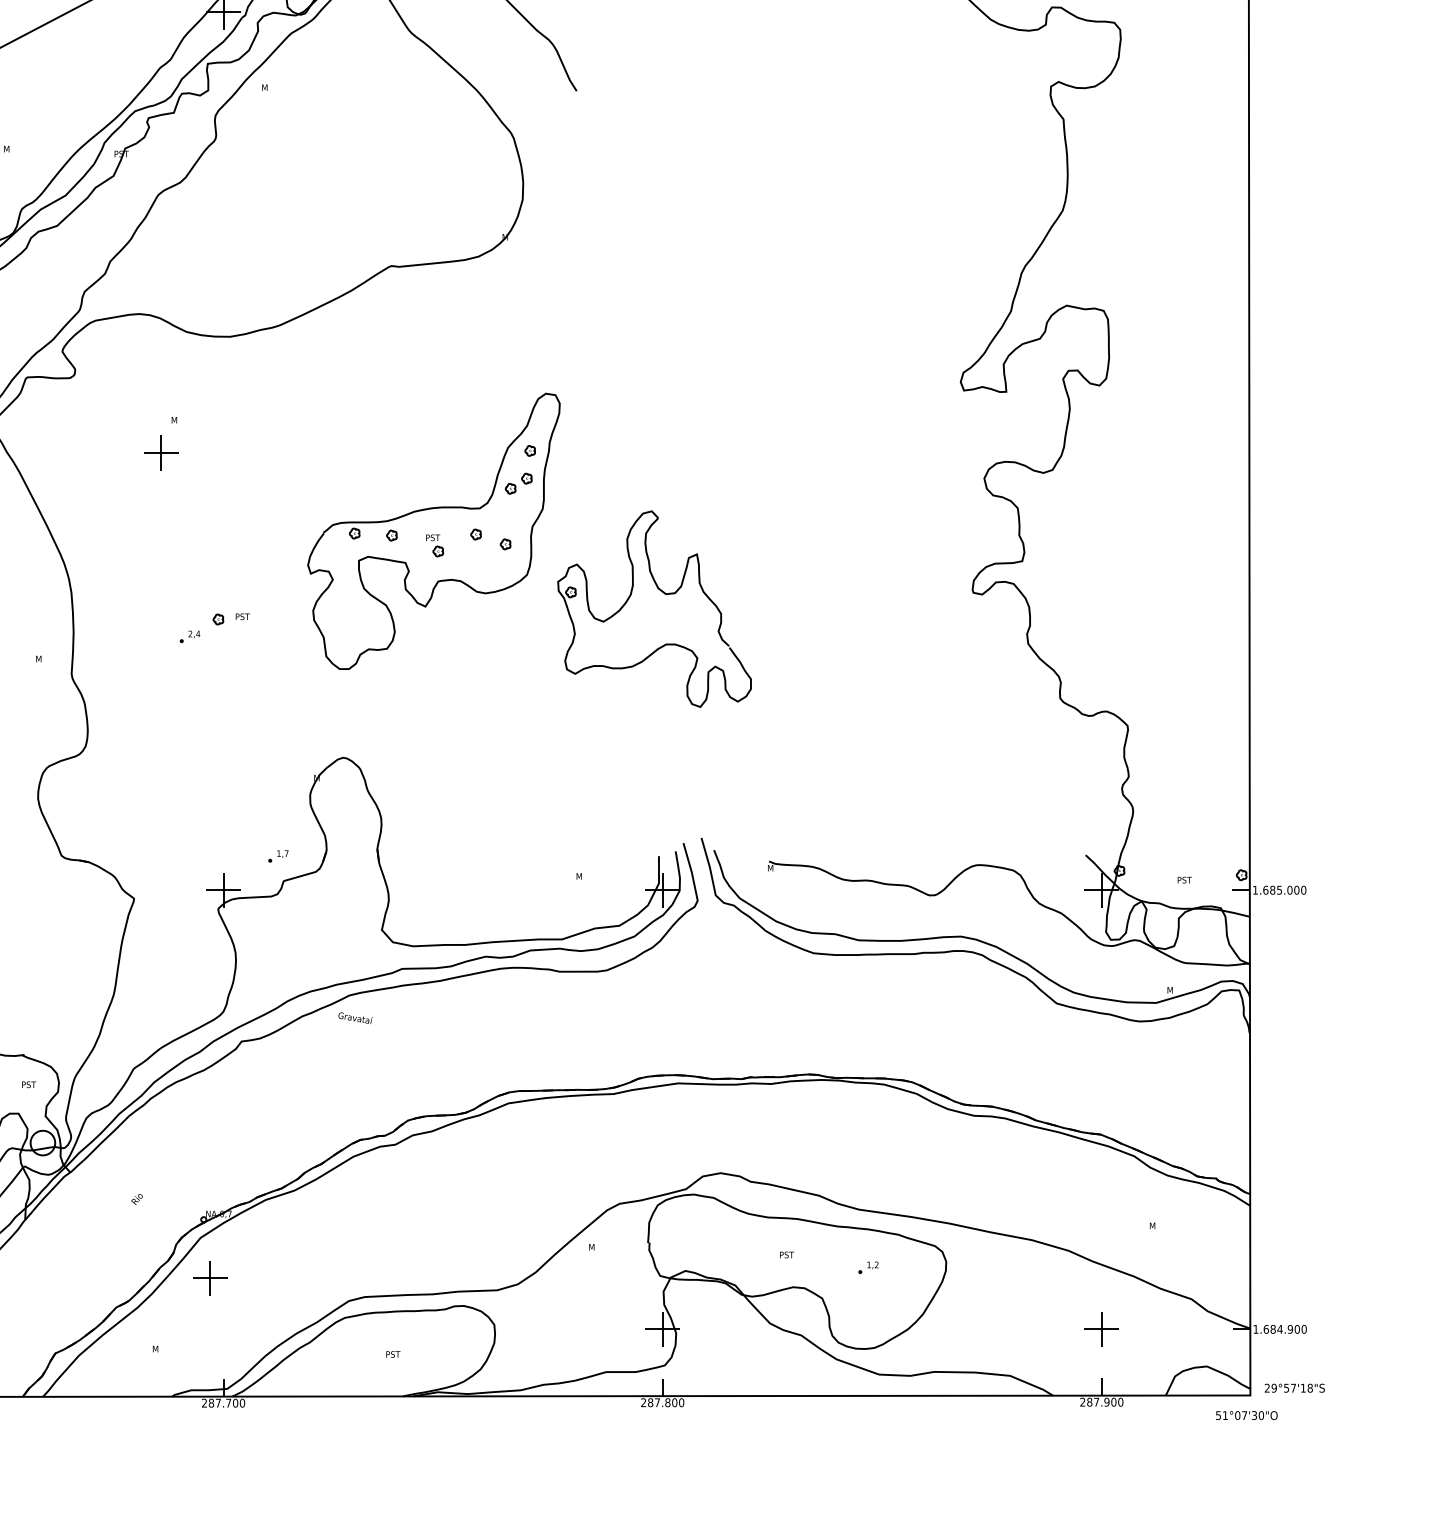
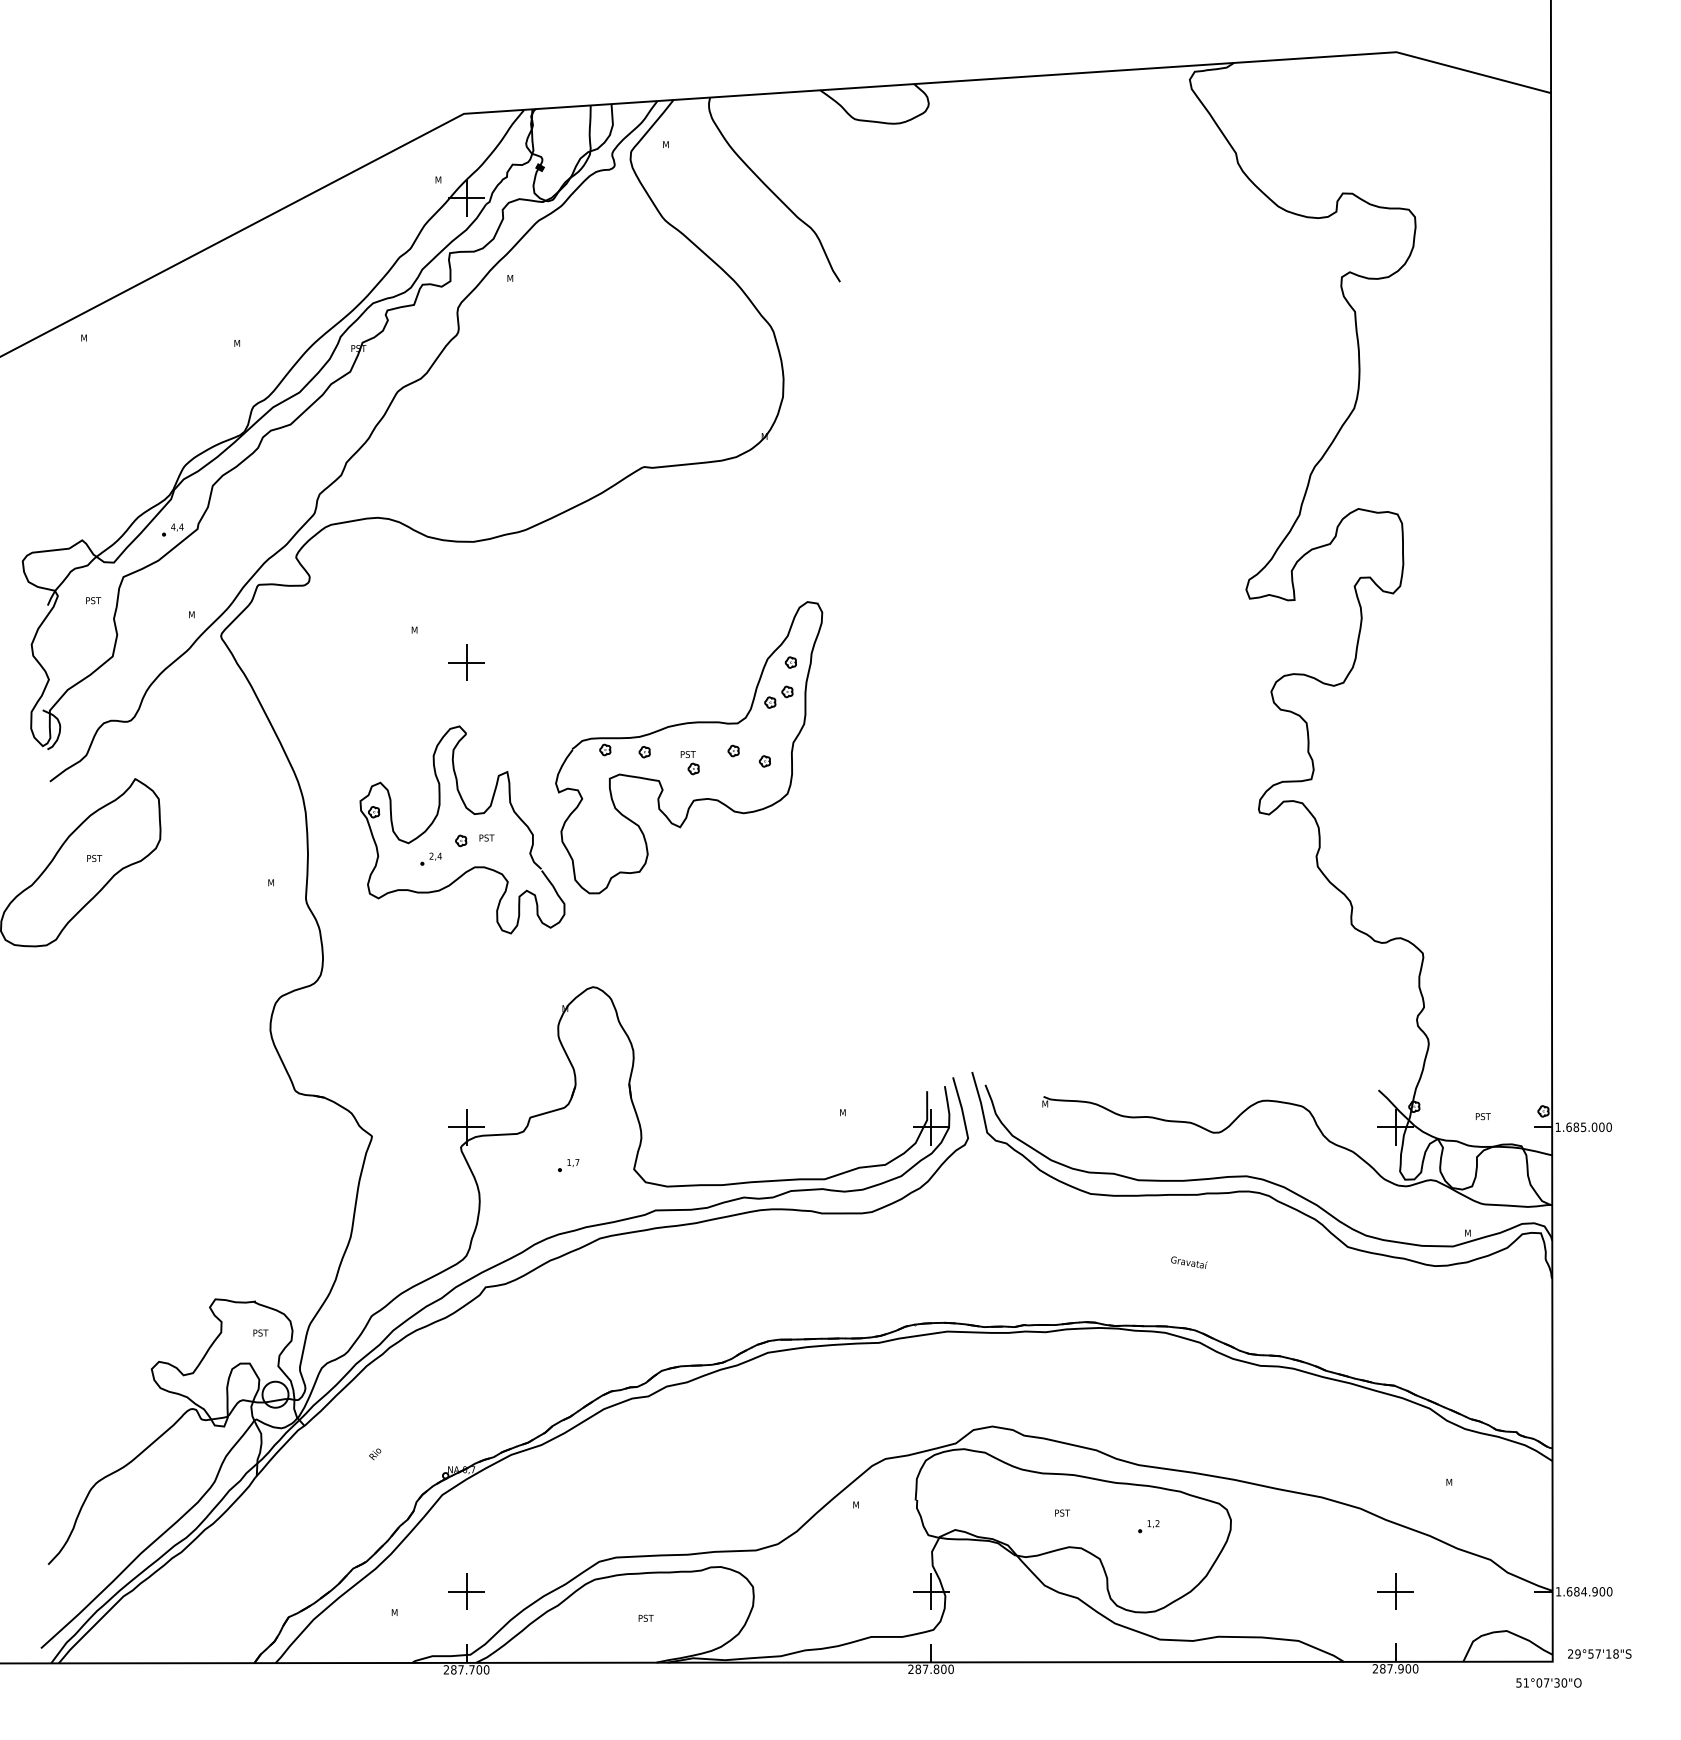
part: (161, 452) -> (466, 662), moved
part: (654, 608) -> (462, 829), moved
part: (278, 856) -> (568, 1165), moved
text: (355, 1018) -> (1189, 1262), moved
part: (210, 1278) -> (466, 1591), moved

